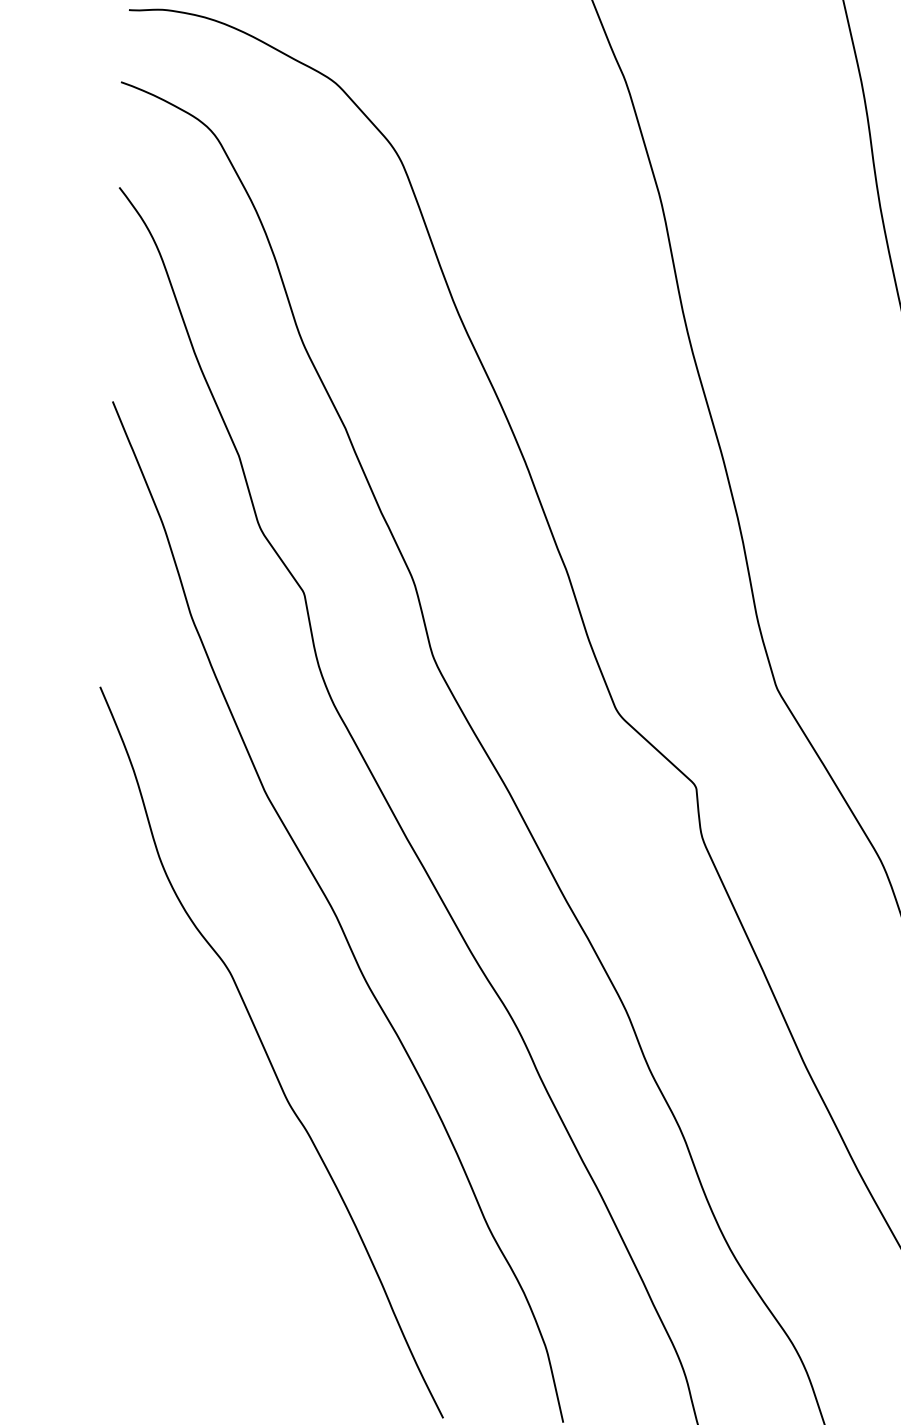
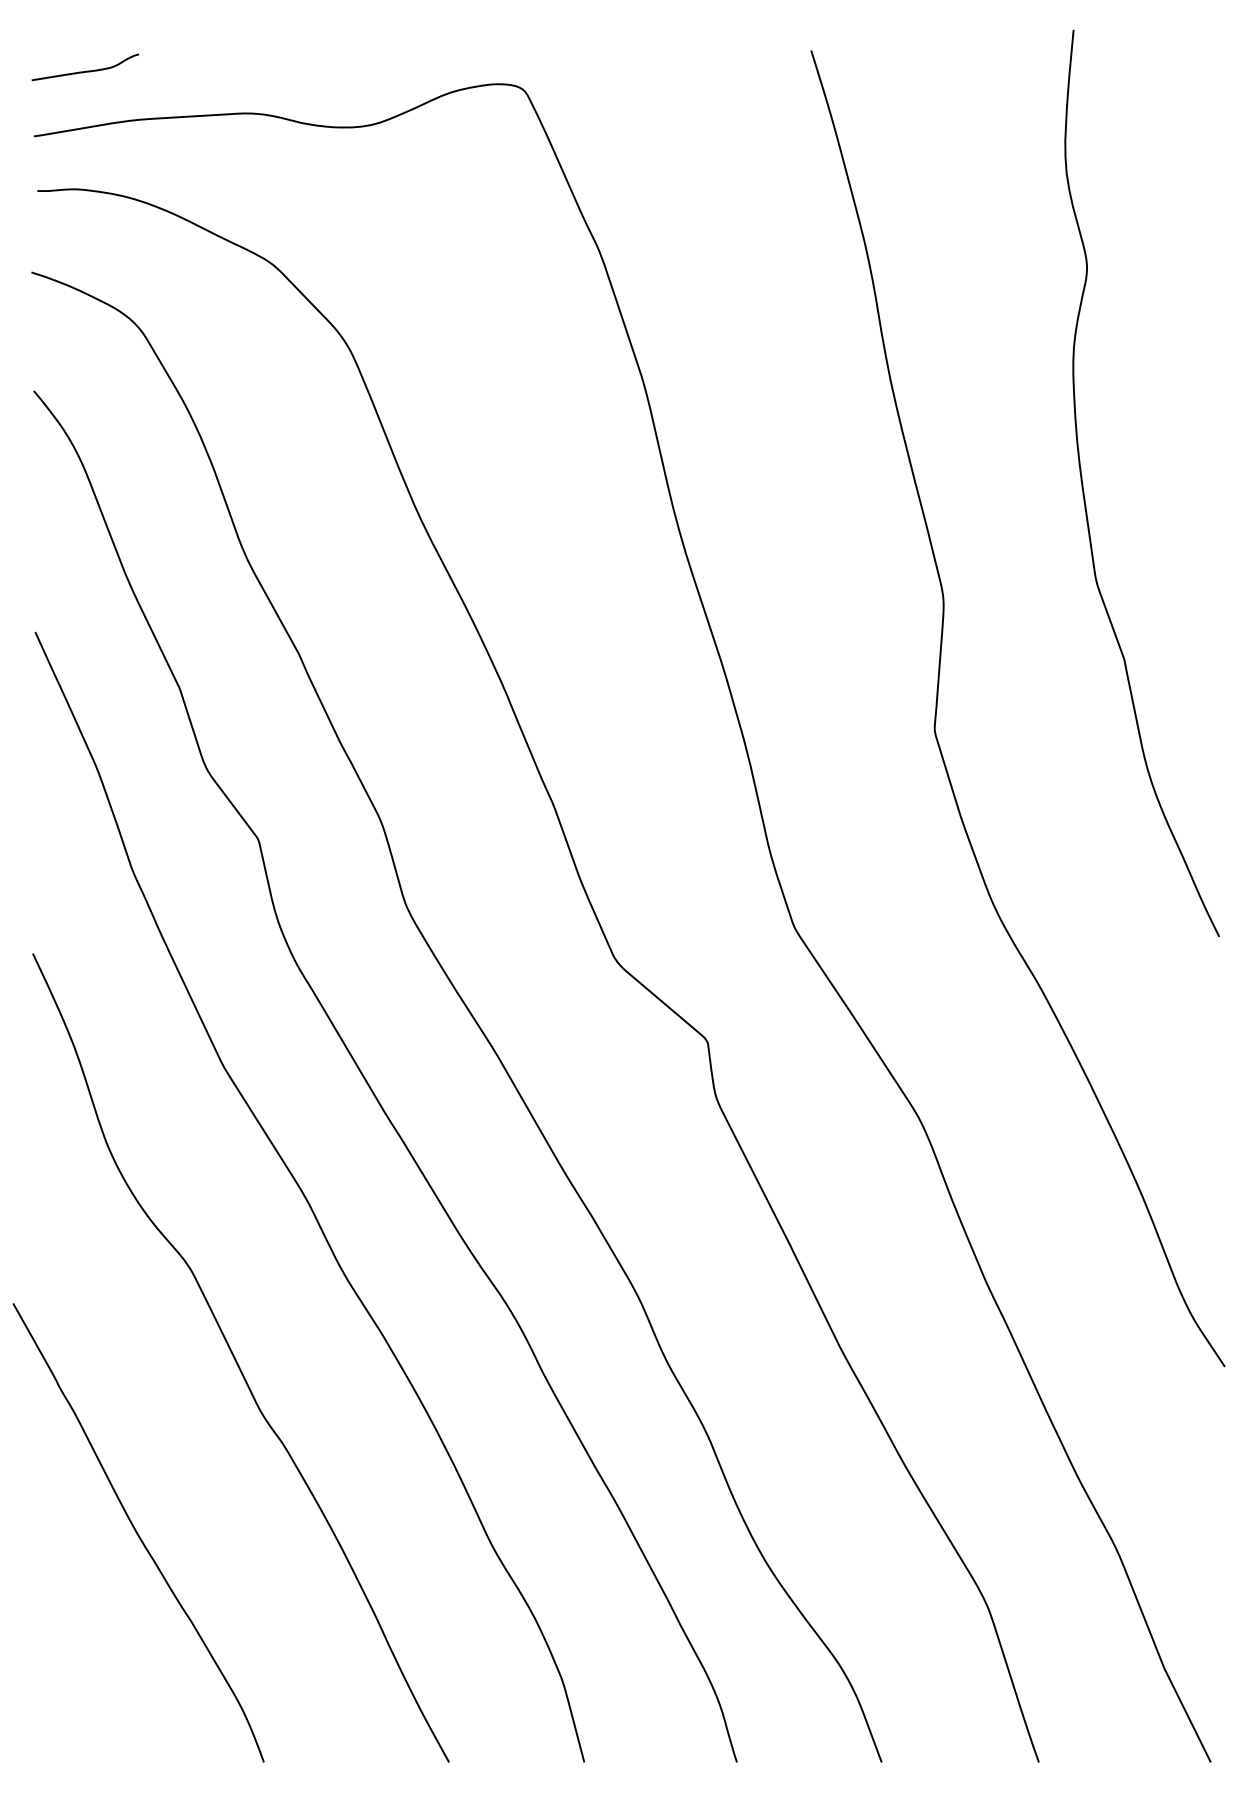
curve: (174, 1204) -> (137, 1532), added

